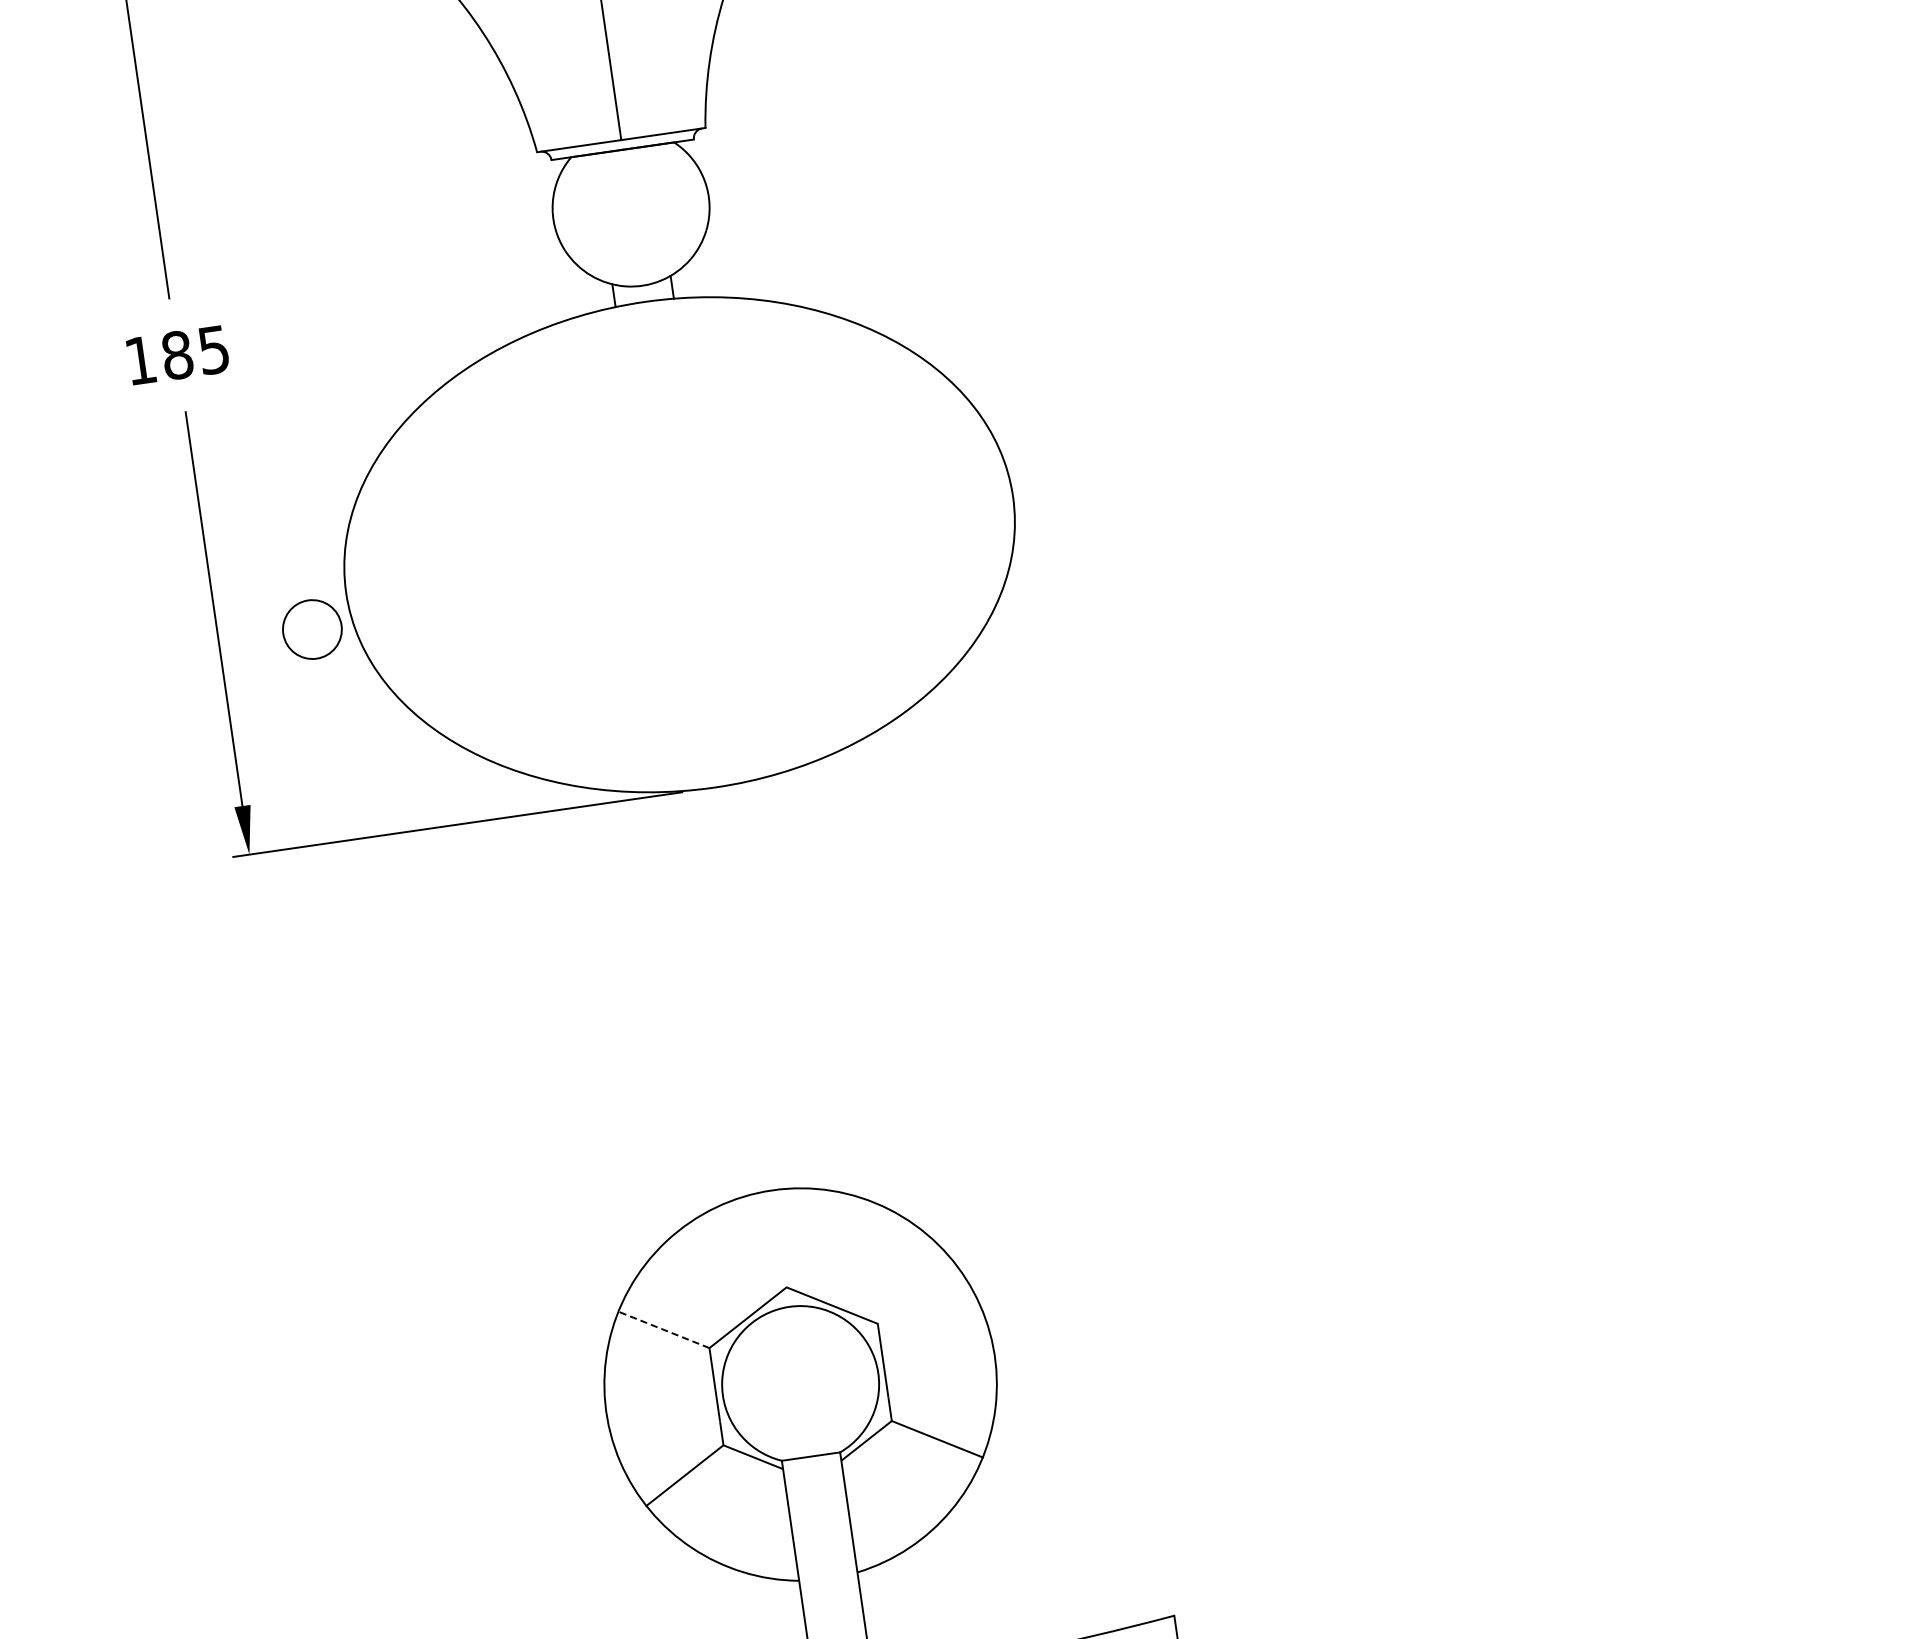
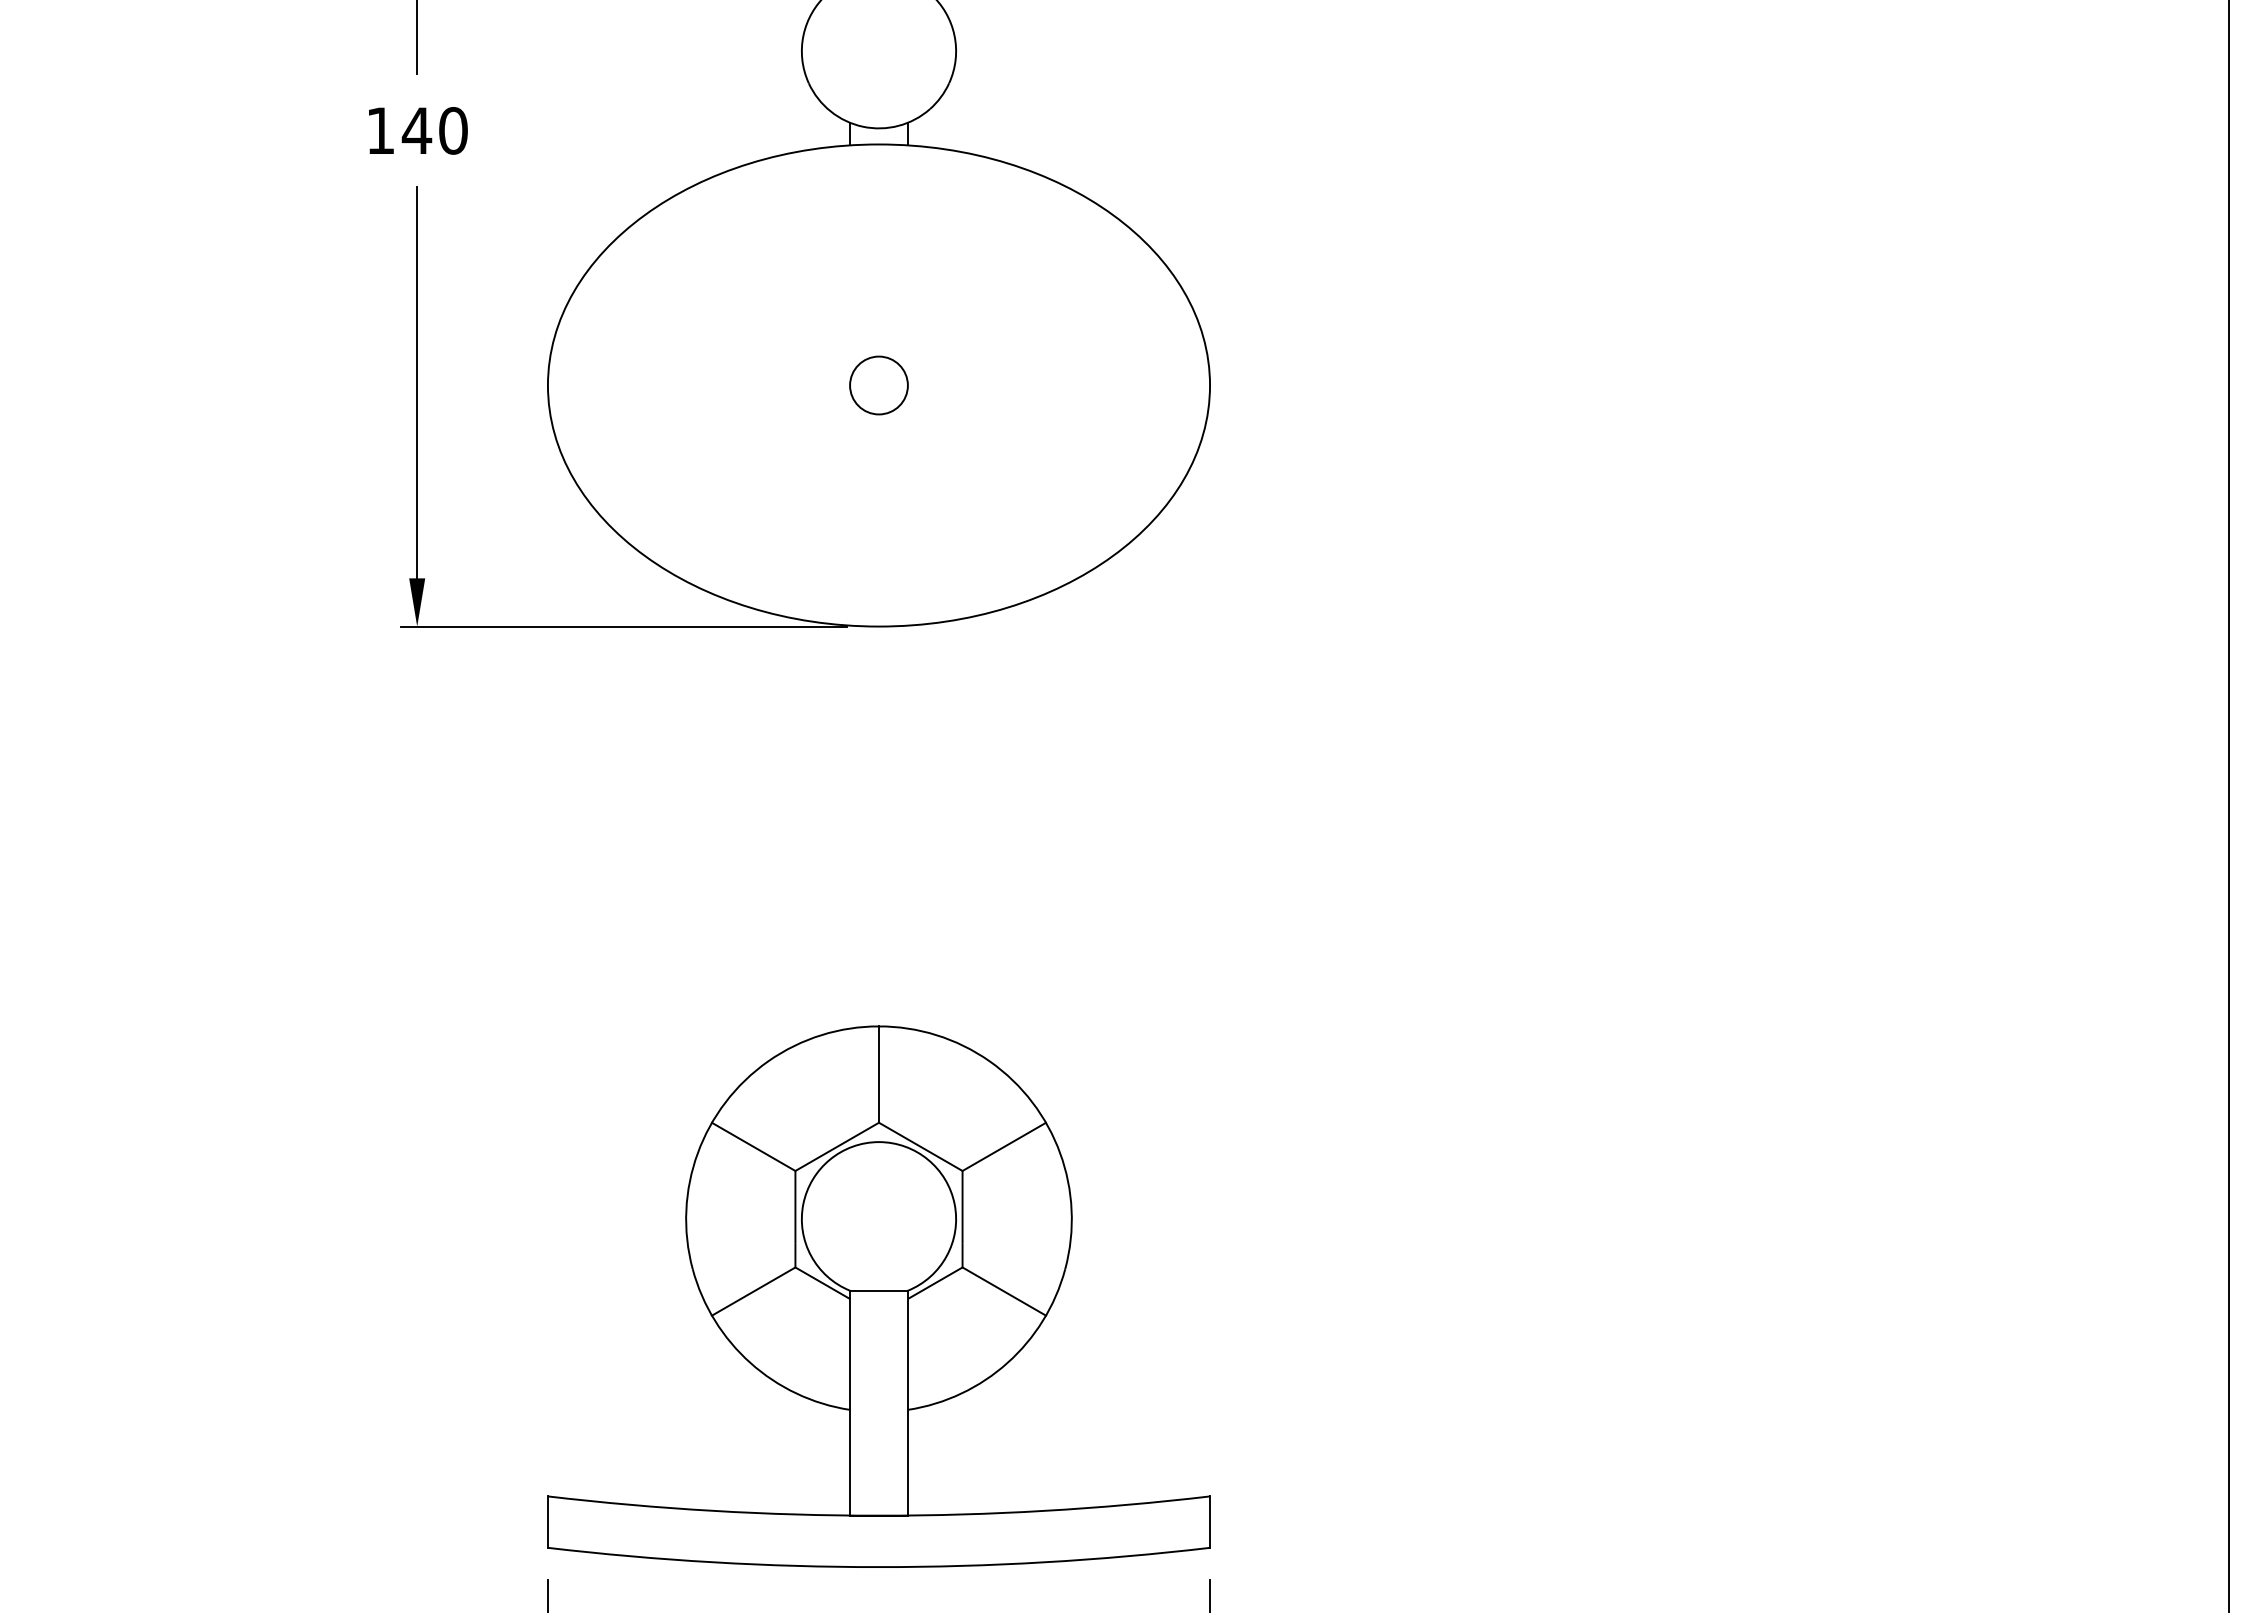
text: (194, 352) -> (434, 130), 185 -> 140
circle: (311, 629) -> (878, 385), moved
line: (779, 1238) -> (878, 1074), added
line: (915, 1293) -> (1003, 1146), added
line: (663, 1329) -> (753, 1146), dashed -> solid

